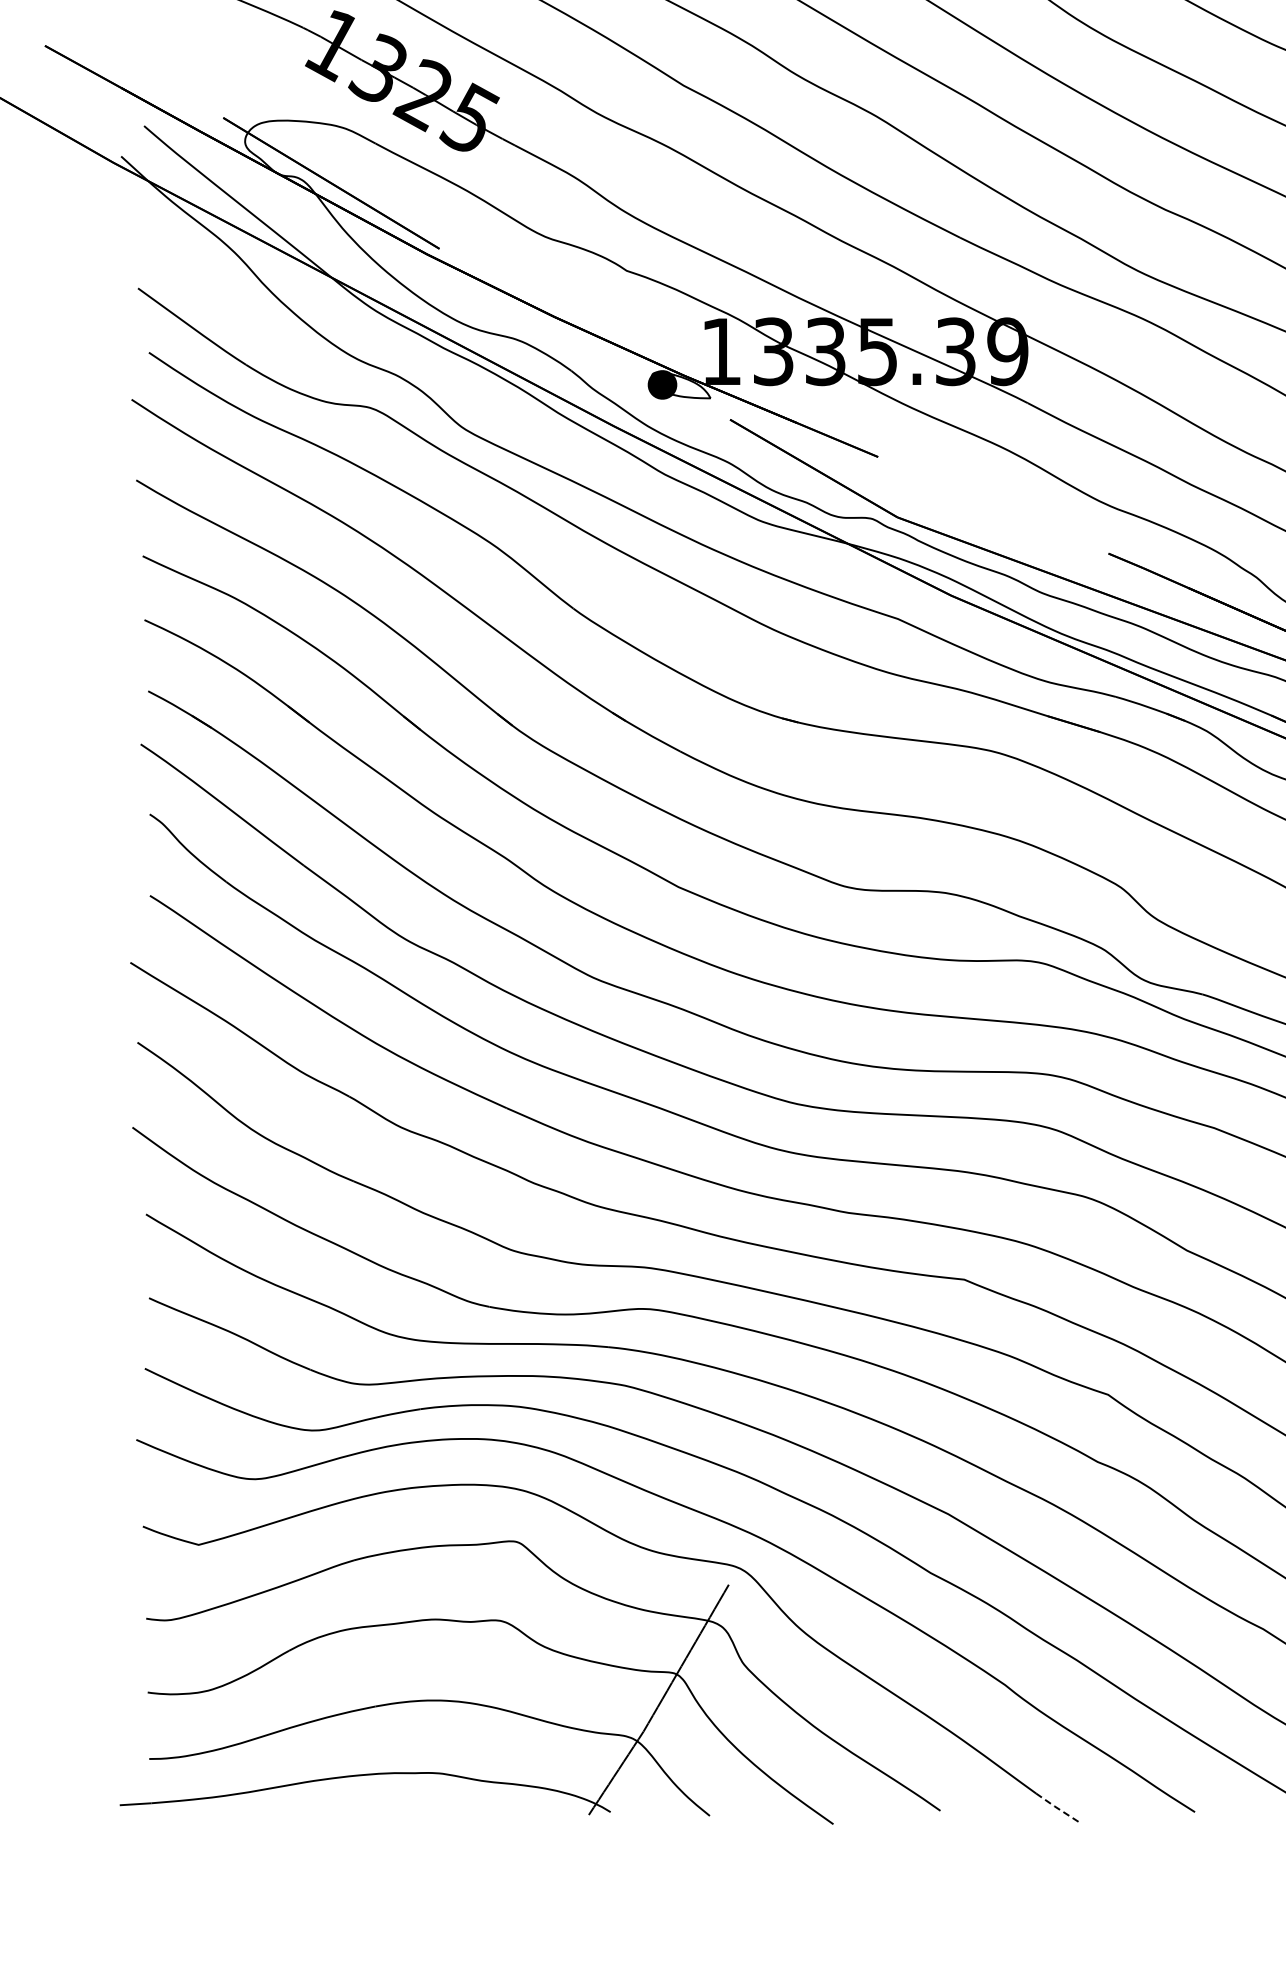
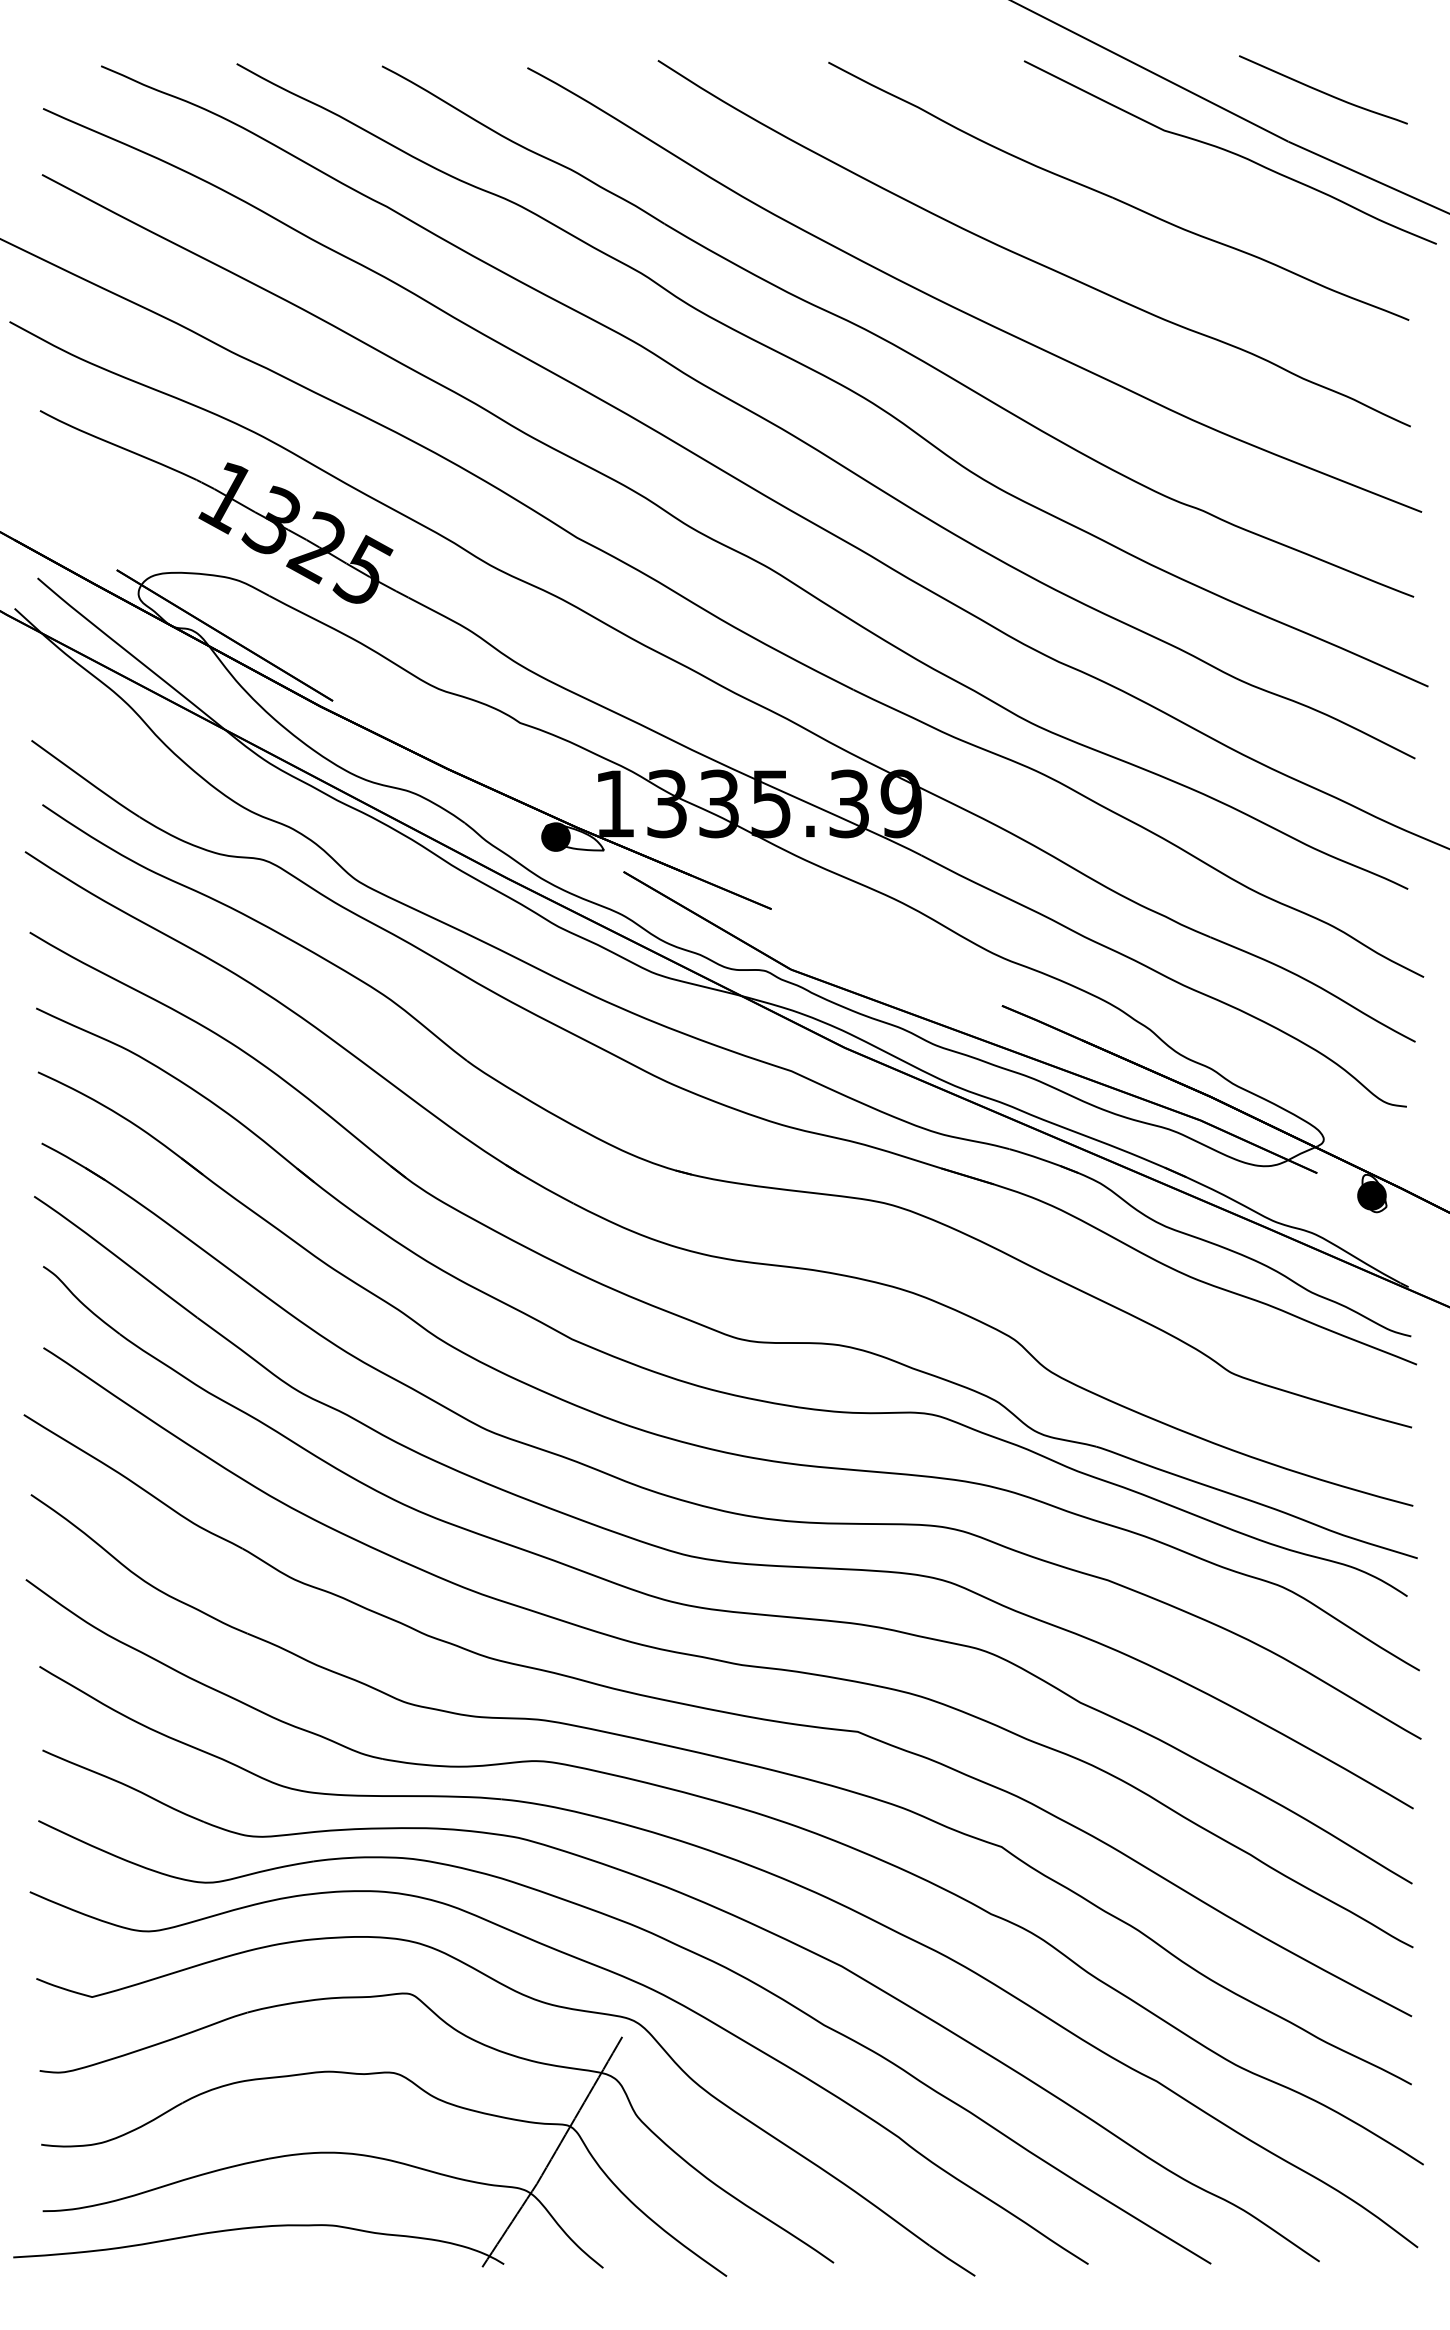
line: (1059, 1809) -> (952, 2261), dashed -> solid

